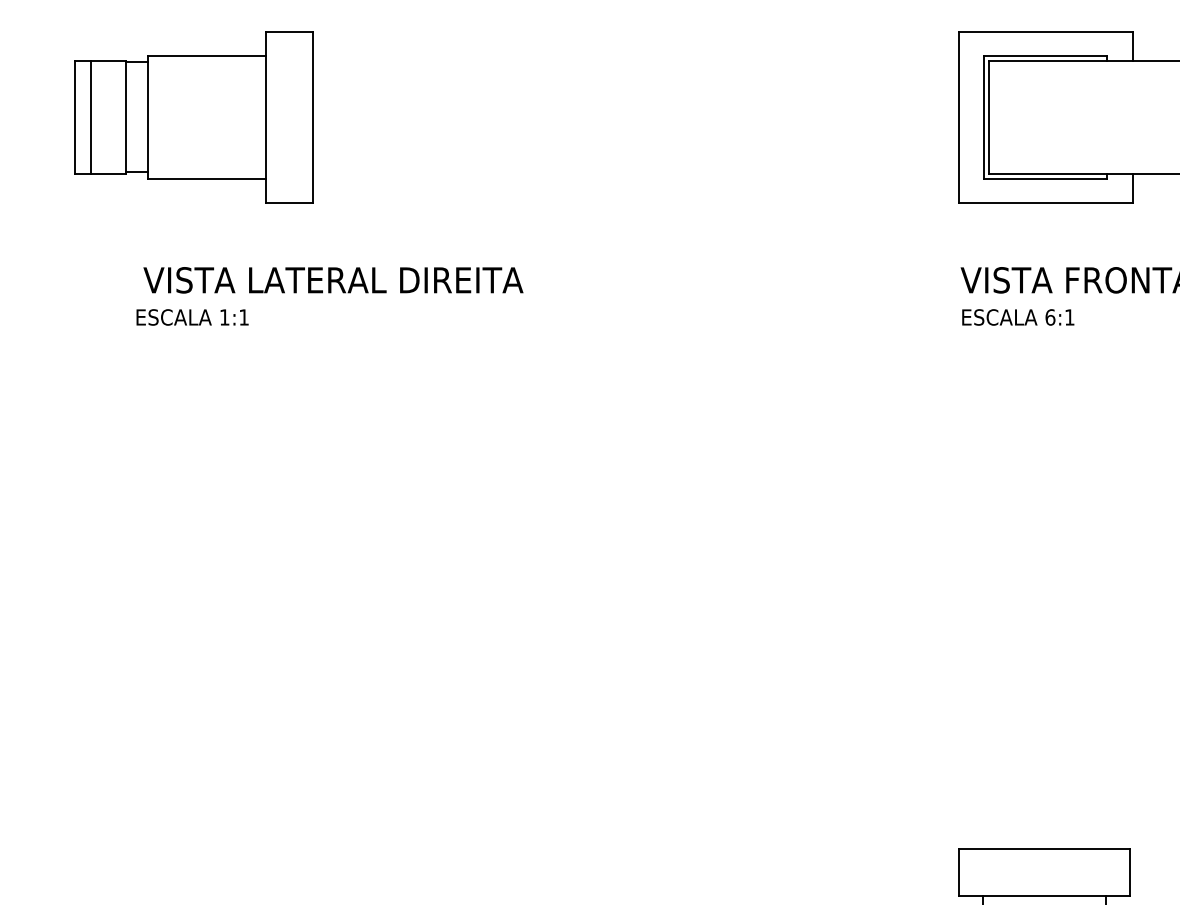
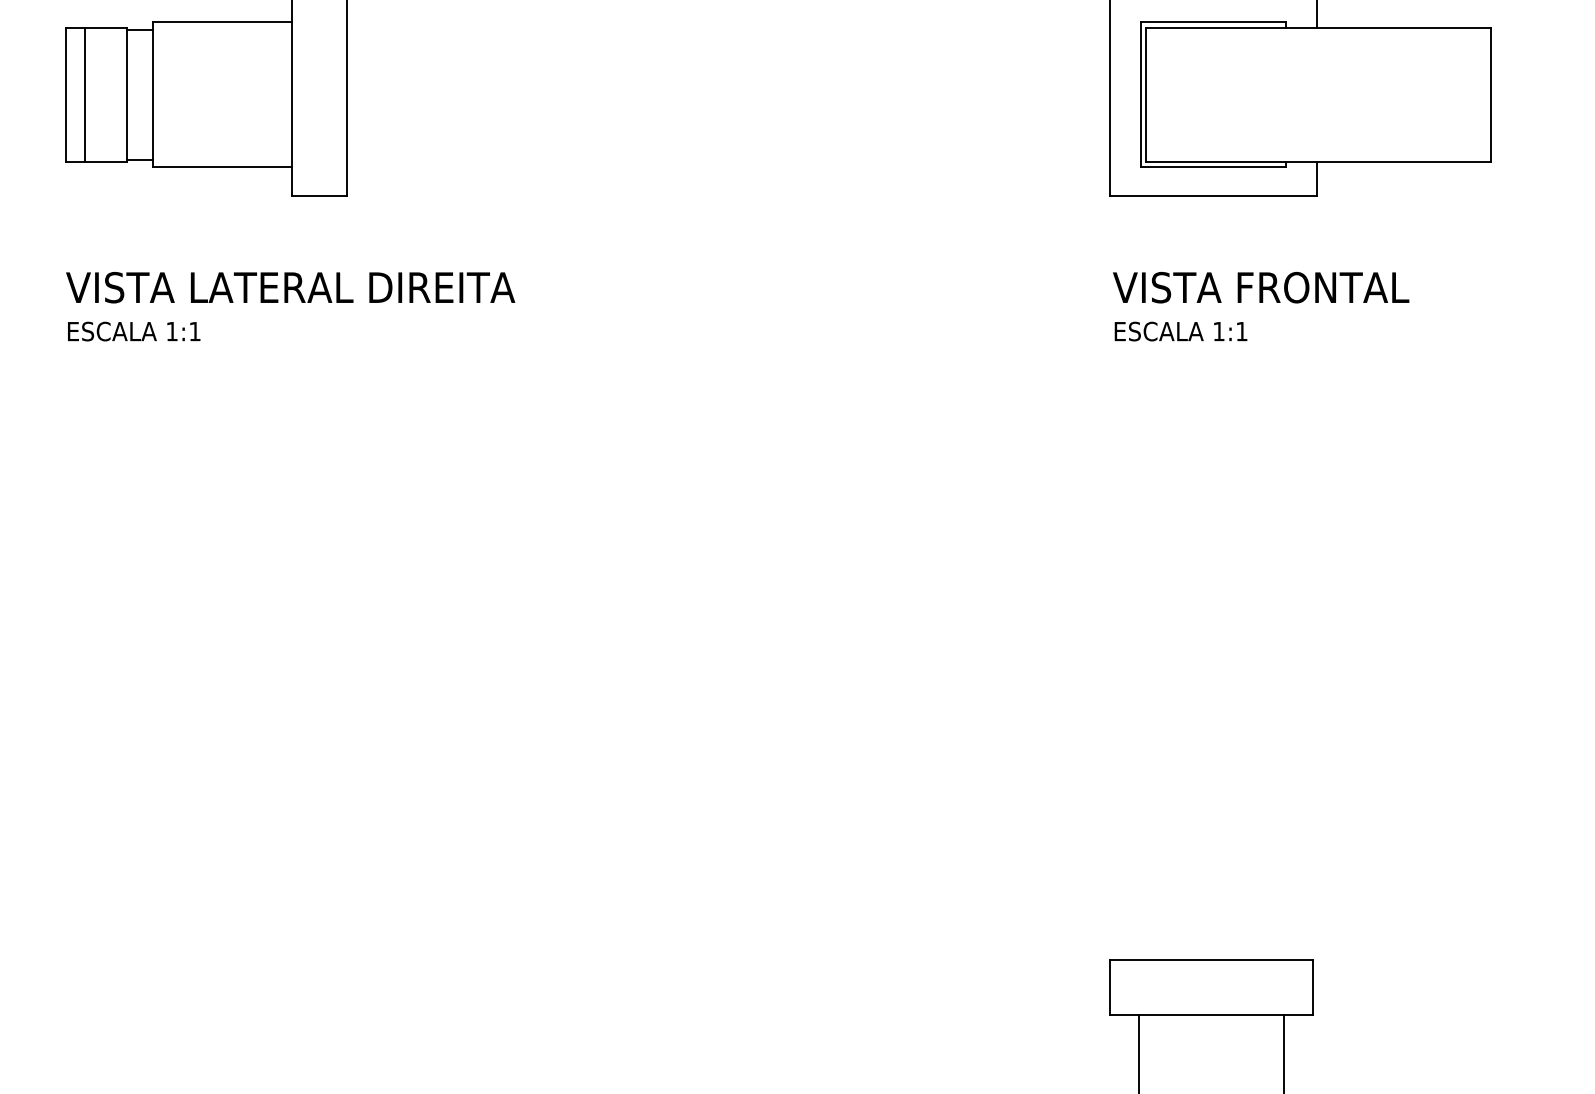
text: (333, 280) -> (290, 287), moved
text: (192, 317) -> (134, 331), moved
text: (1049, 317) -> (1218, 331), 6:1 -> 1:1

